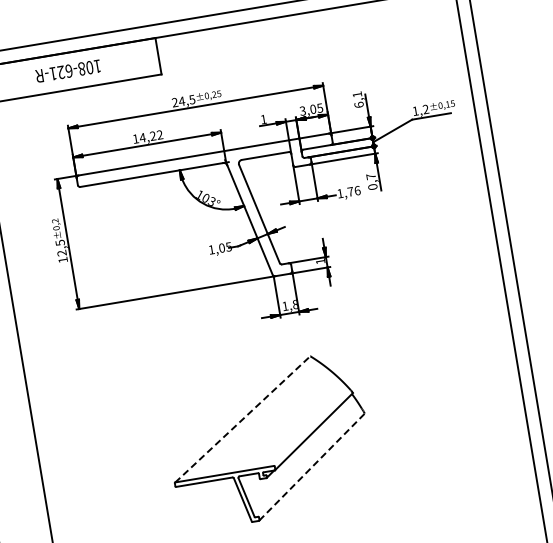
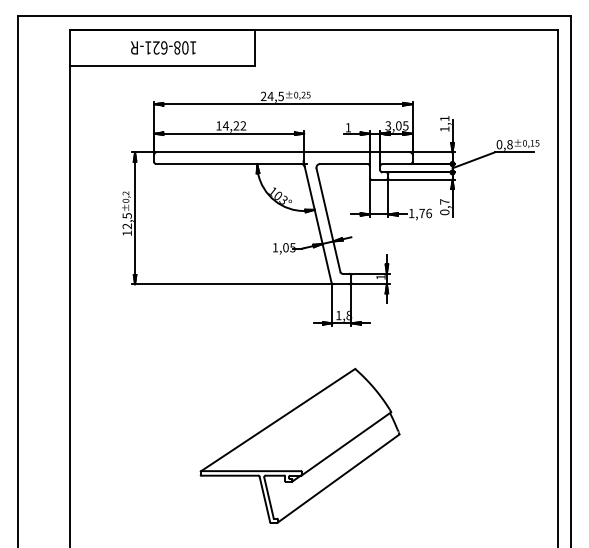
text: (358, 104) -> (444, 128), 6,1 -> 1,1
text: (420, 110) -> (504, 144), 1,2 -> 0,8
line: (243, 419) -> (278, 420), dashed -> solid
line: (311, 467) -> (338, 478), dashed -> solid

